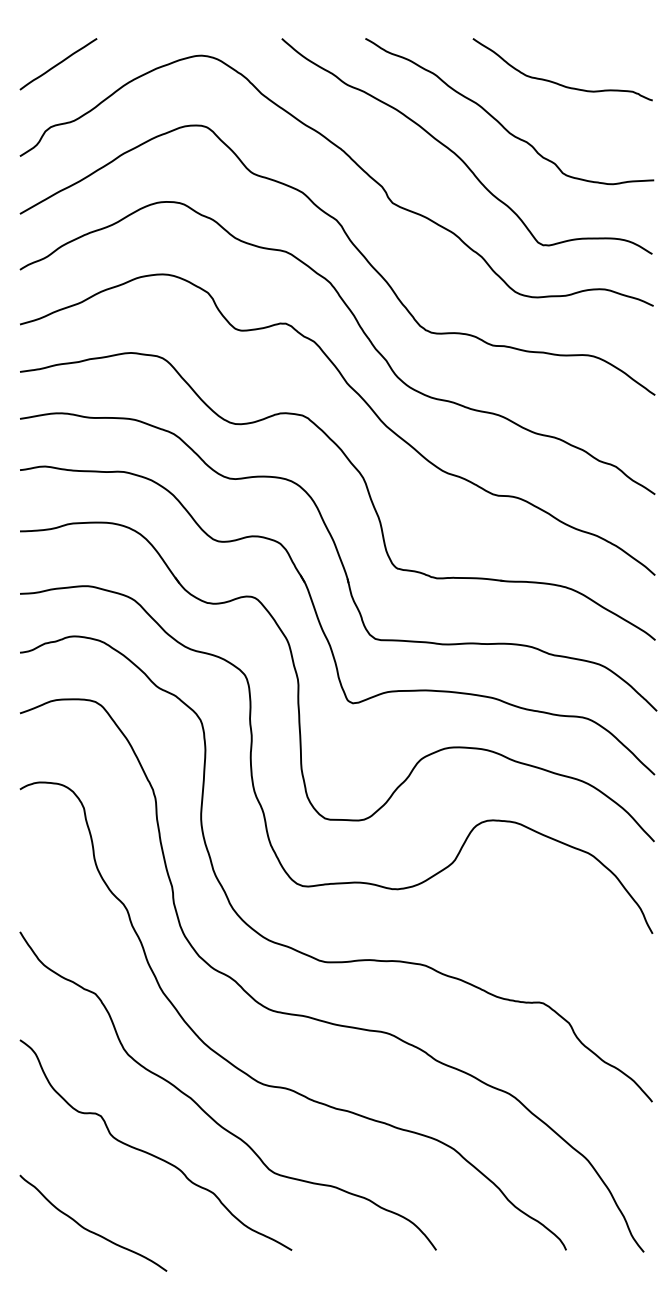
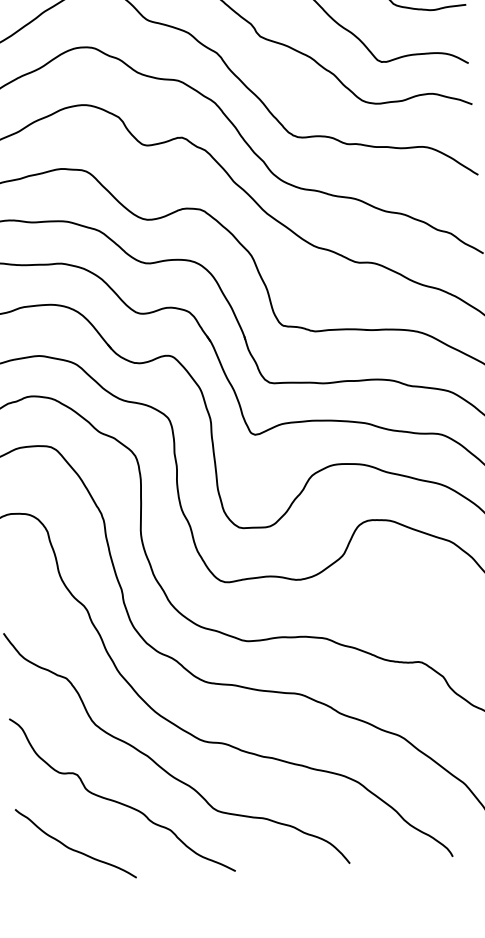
curve: (90, 1230) -> (73, 849), moved

